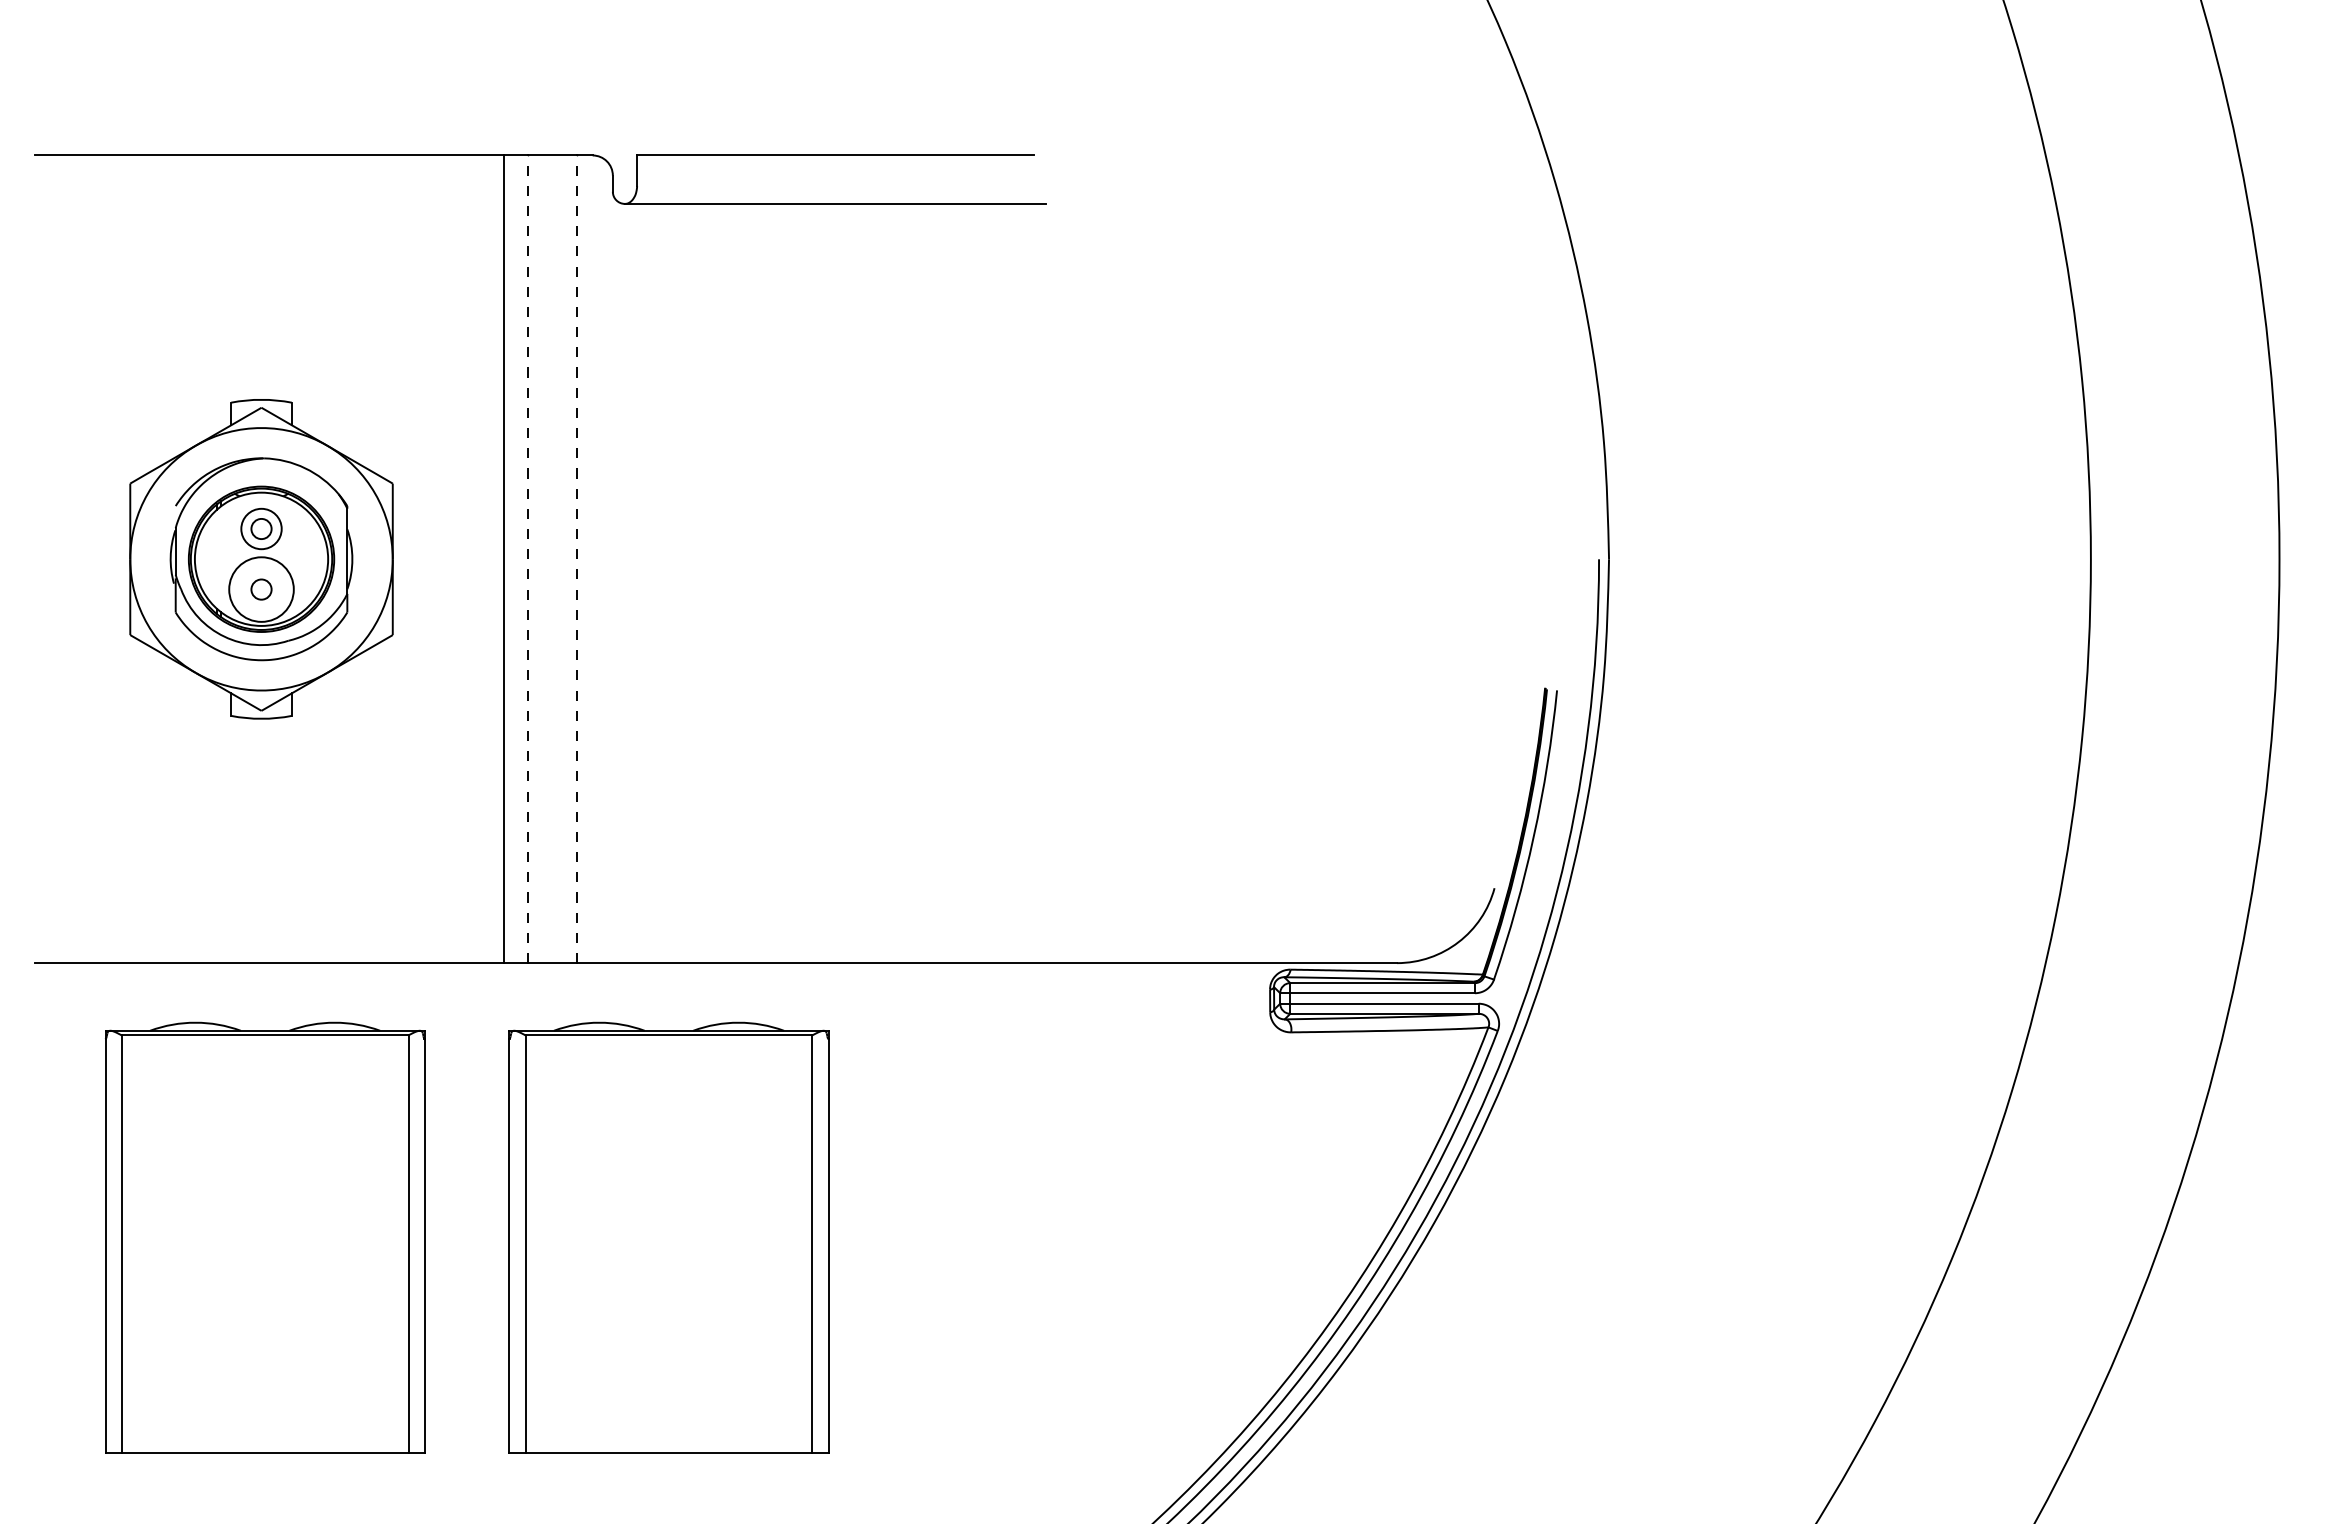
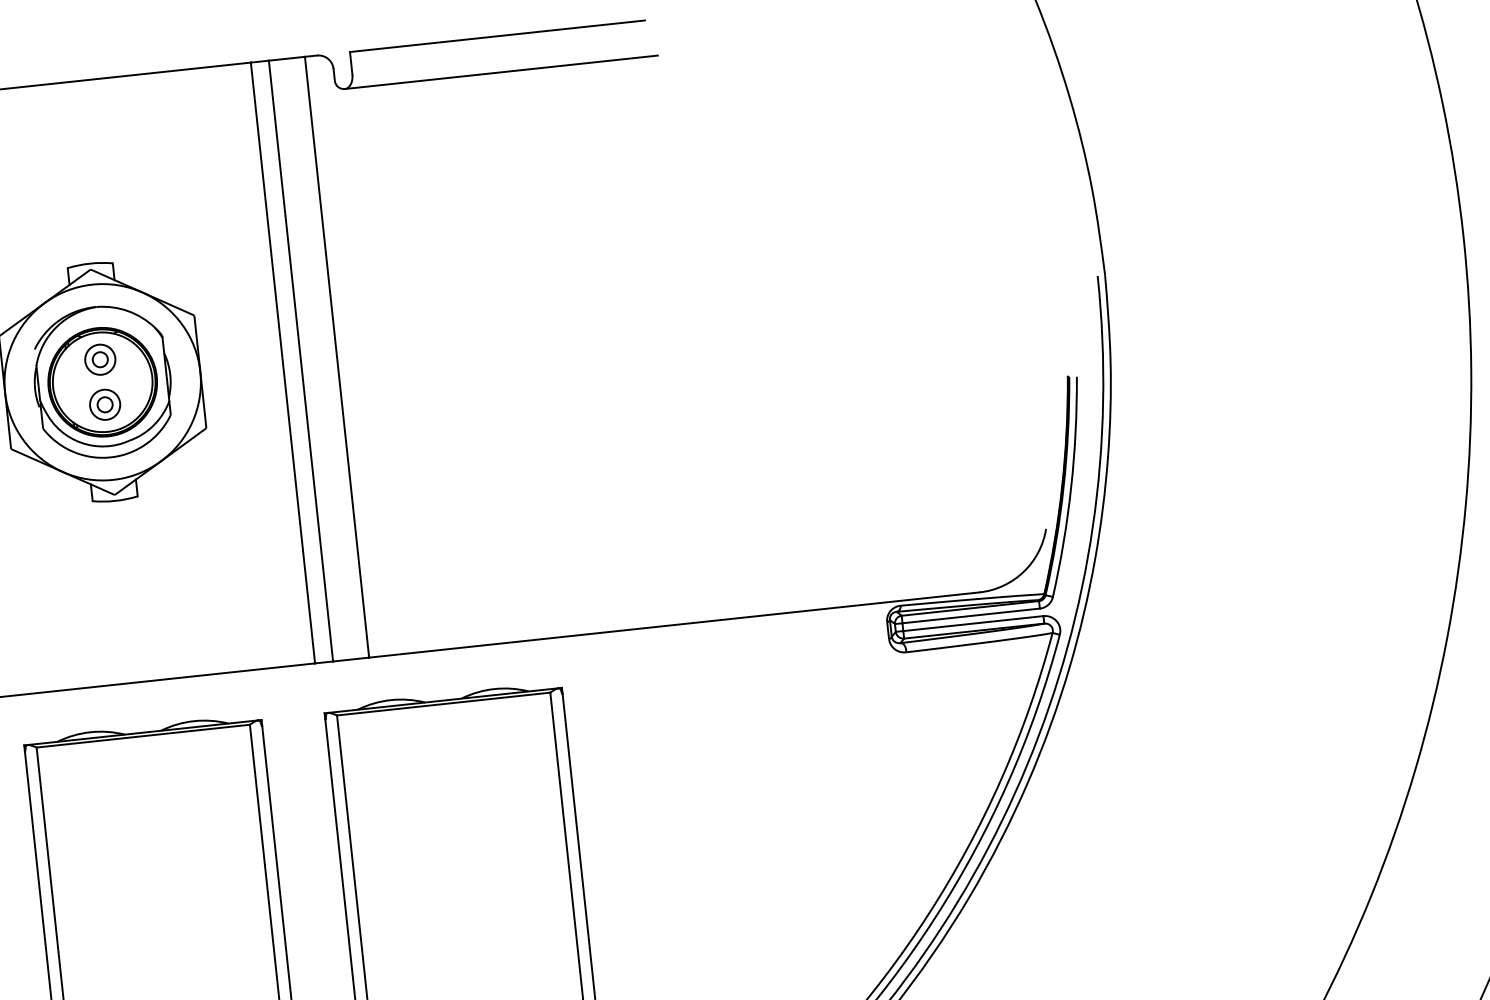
line: (528, 559) -> (301, 361), dashed -> solid
line: (576, 559) -> (337, 357), dashed -> solid
circle: (261, 589) -> (105, 404), size x0.62

